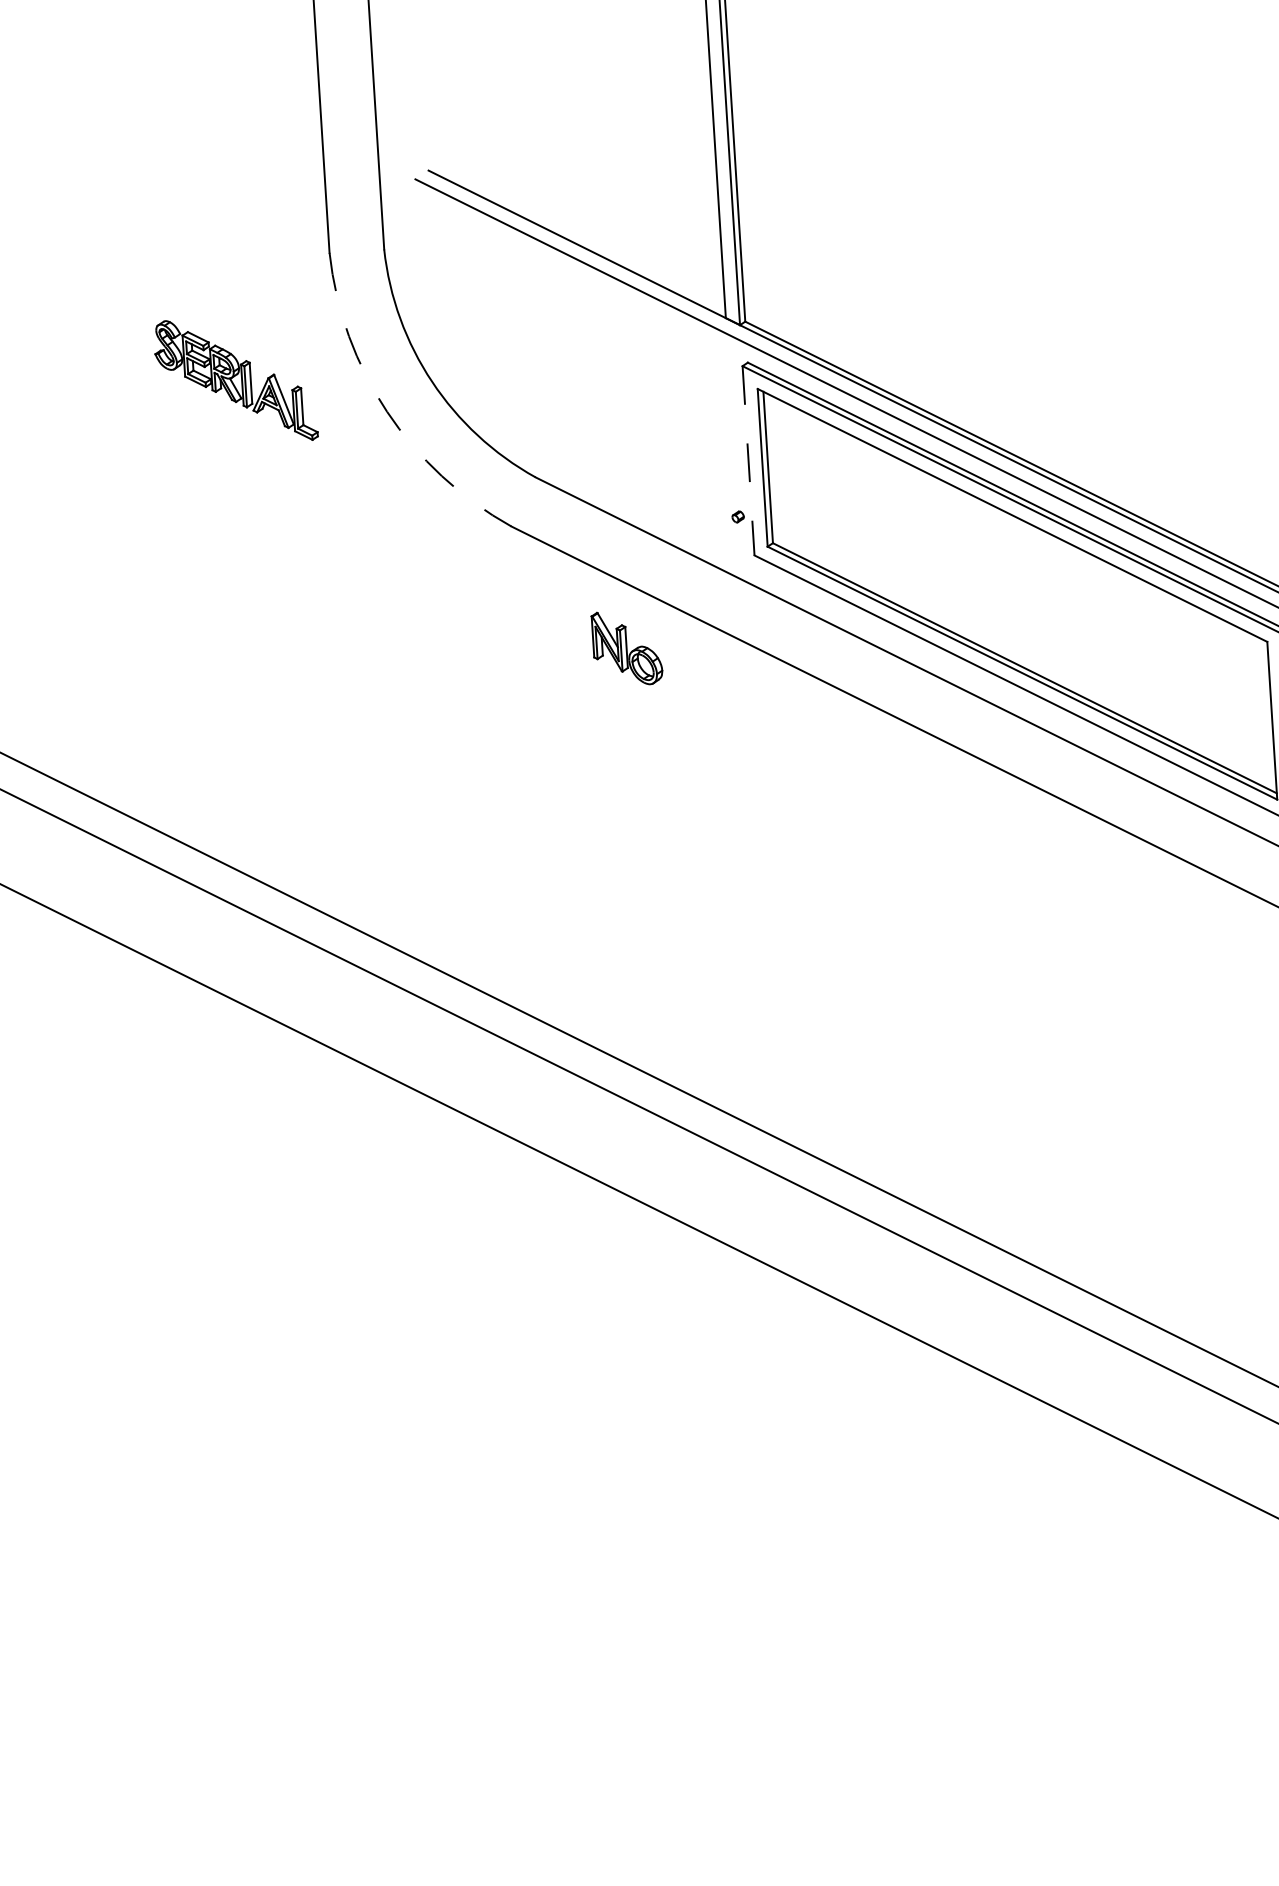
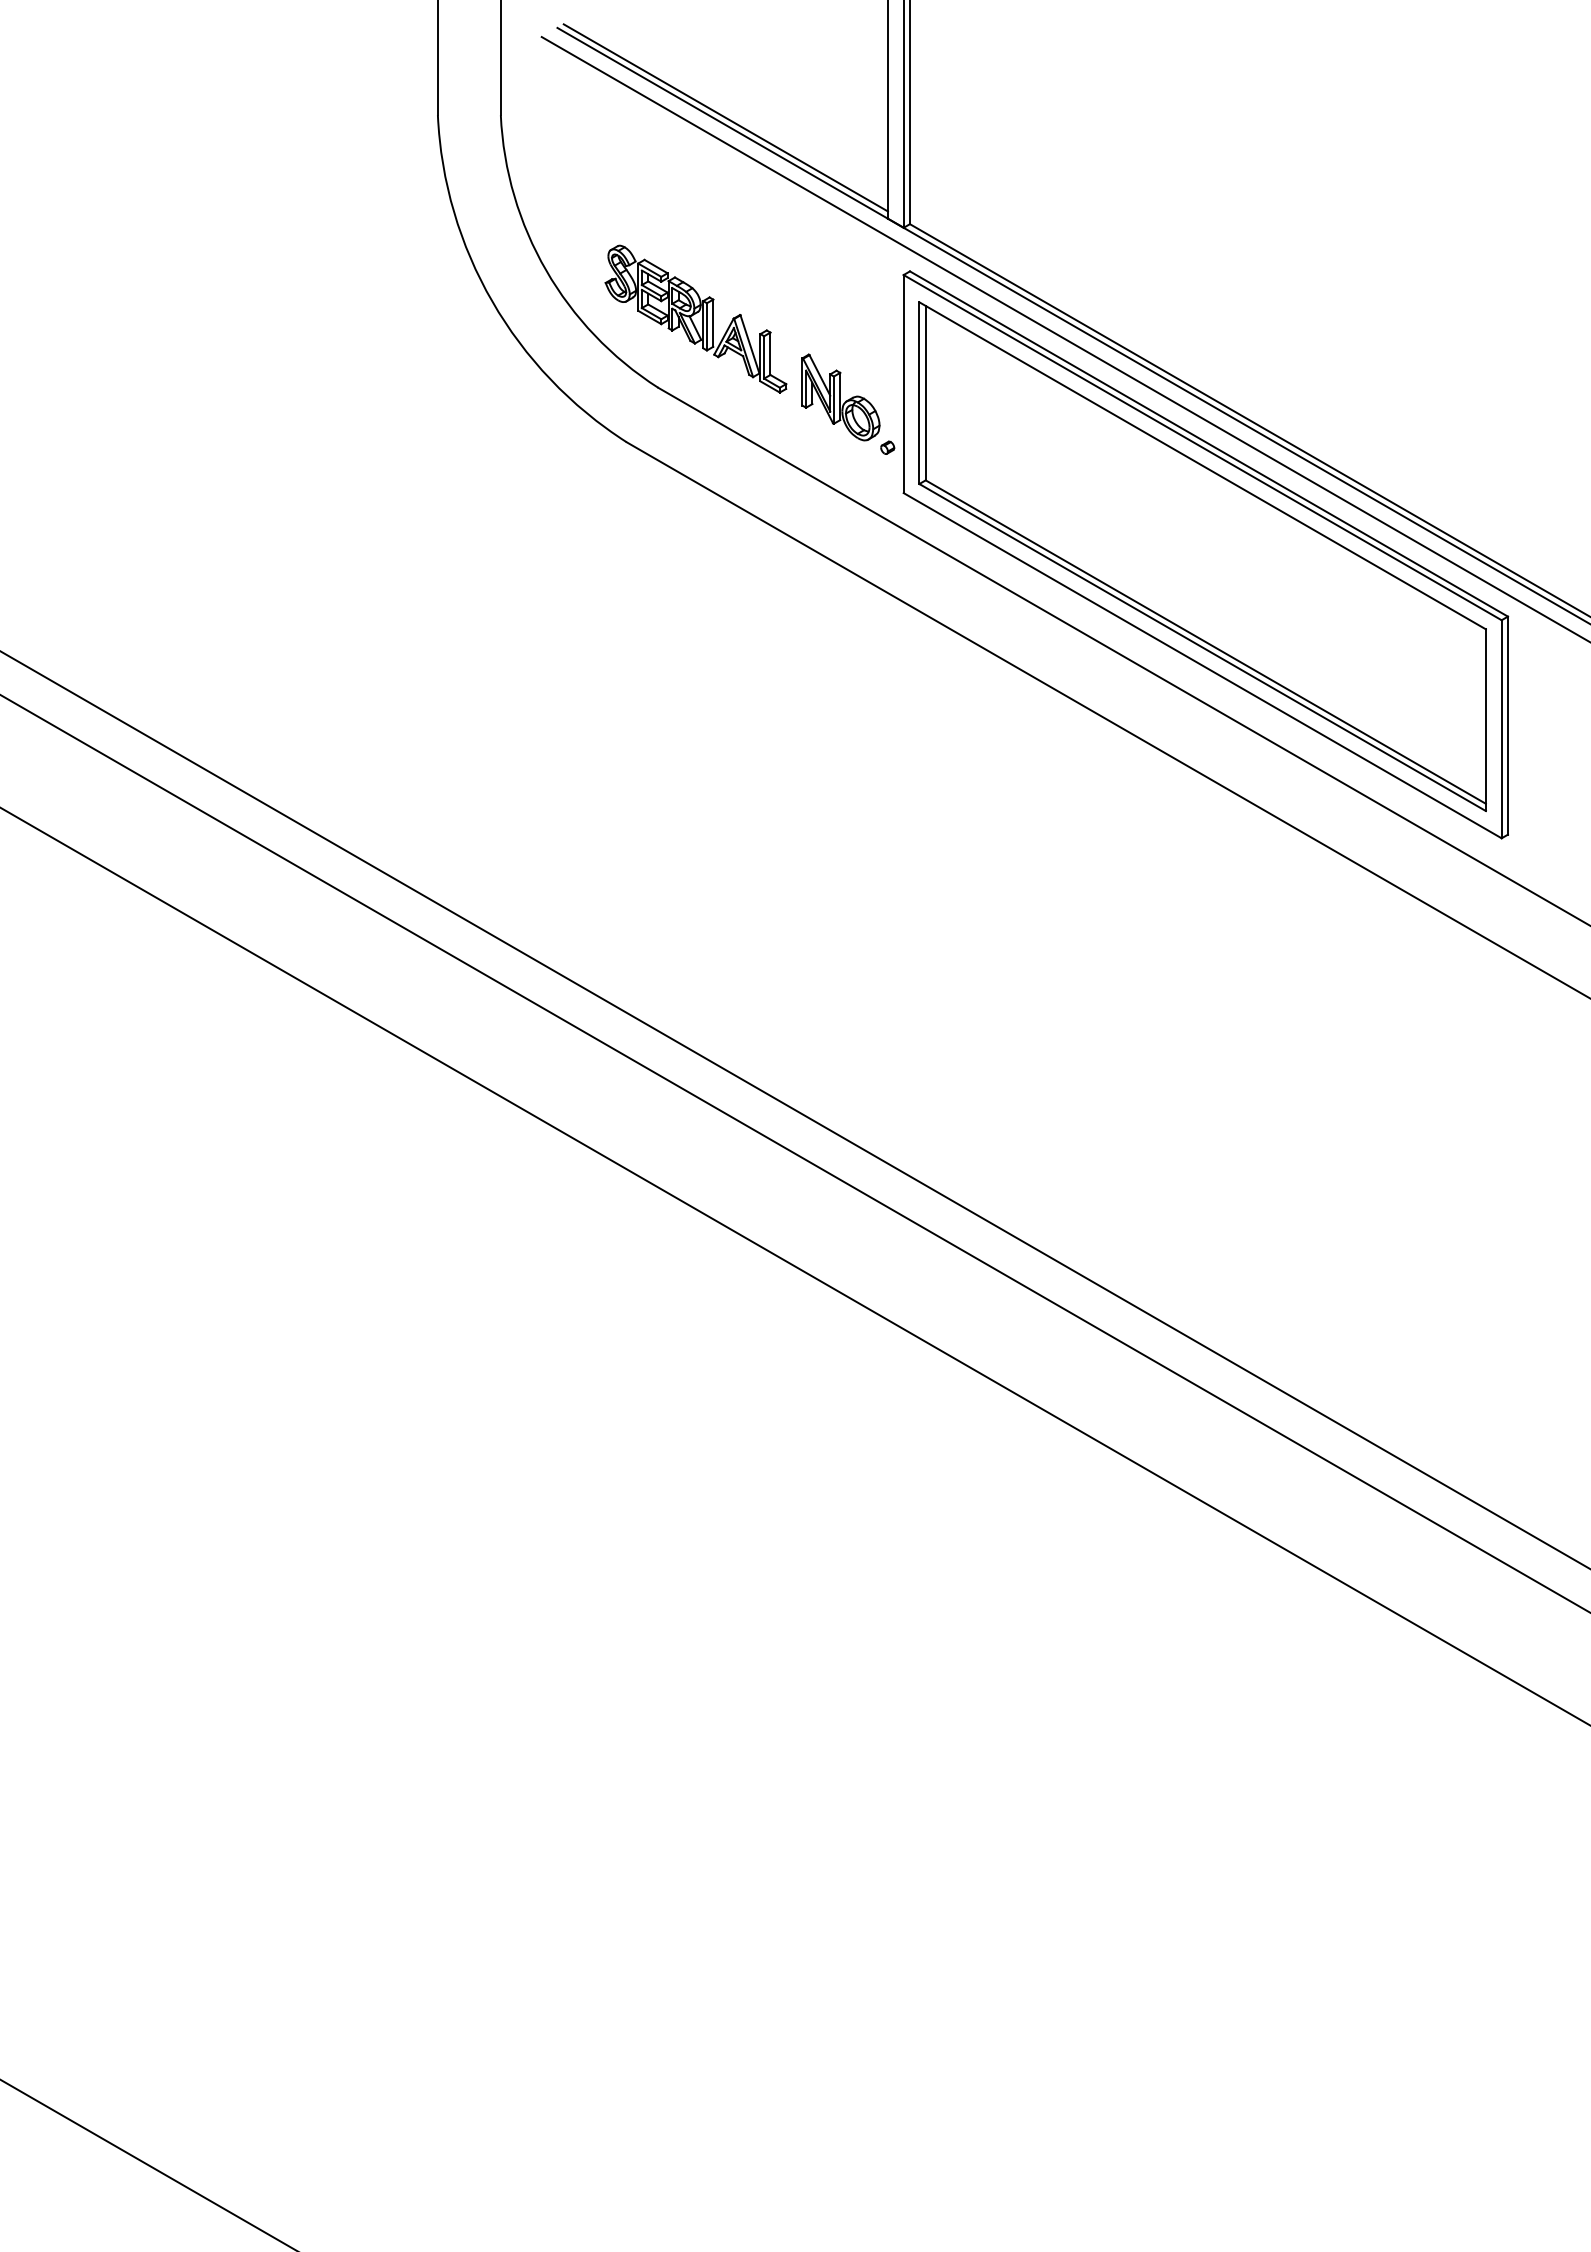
line: (579, 239) -> (725, 117), added
part: (235, 380) -> (695, 318), moved
arc: (387, 411) -> (492, 301), dashed -> solid
line: (748, 461) -> (903, 384), dashed -> solid
part: (626, 648) -> (840, 397), moved

